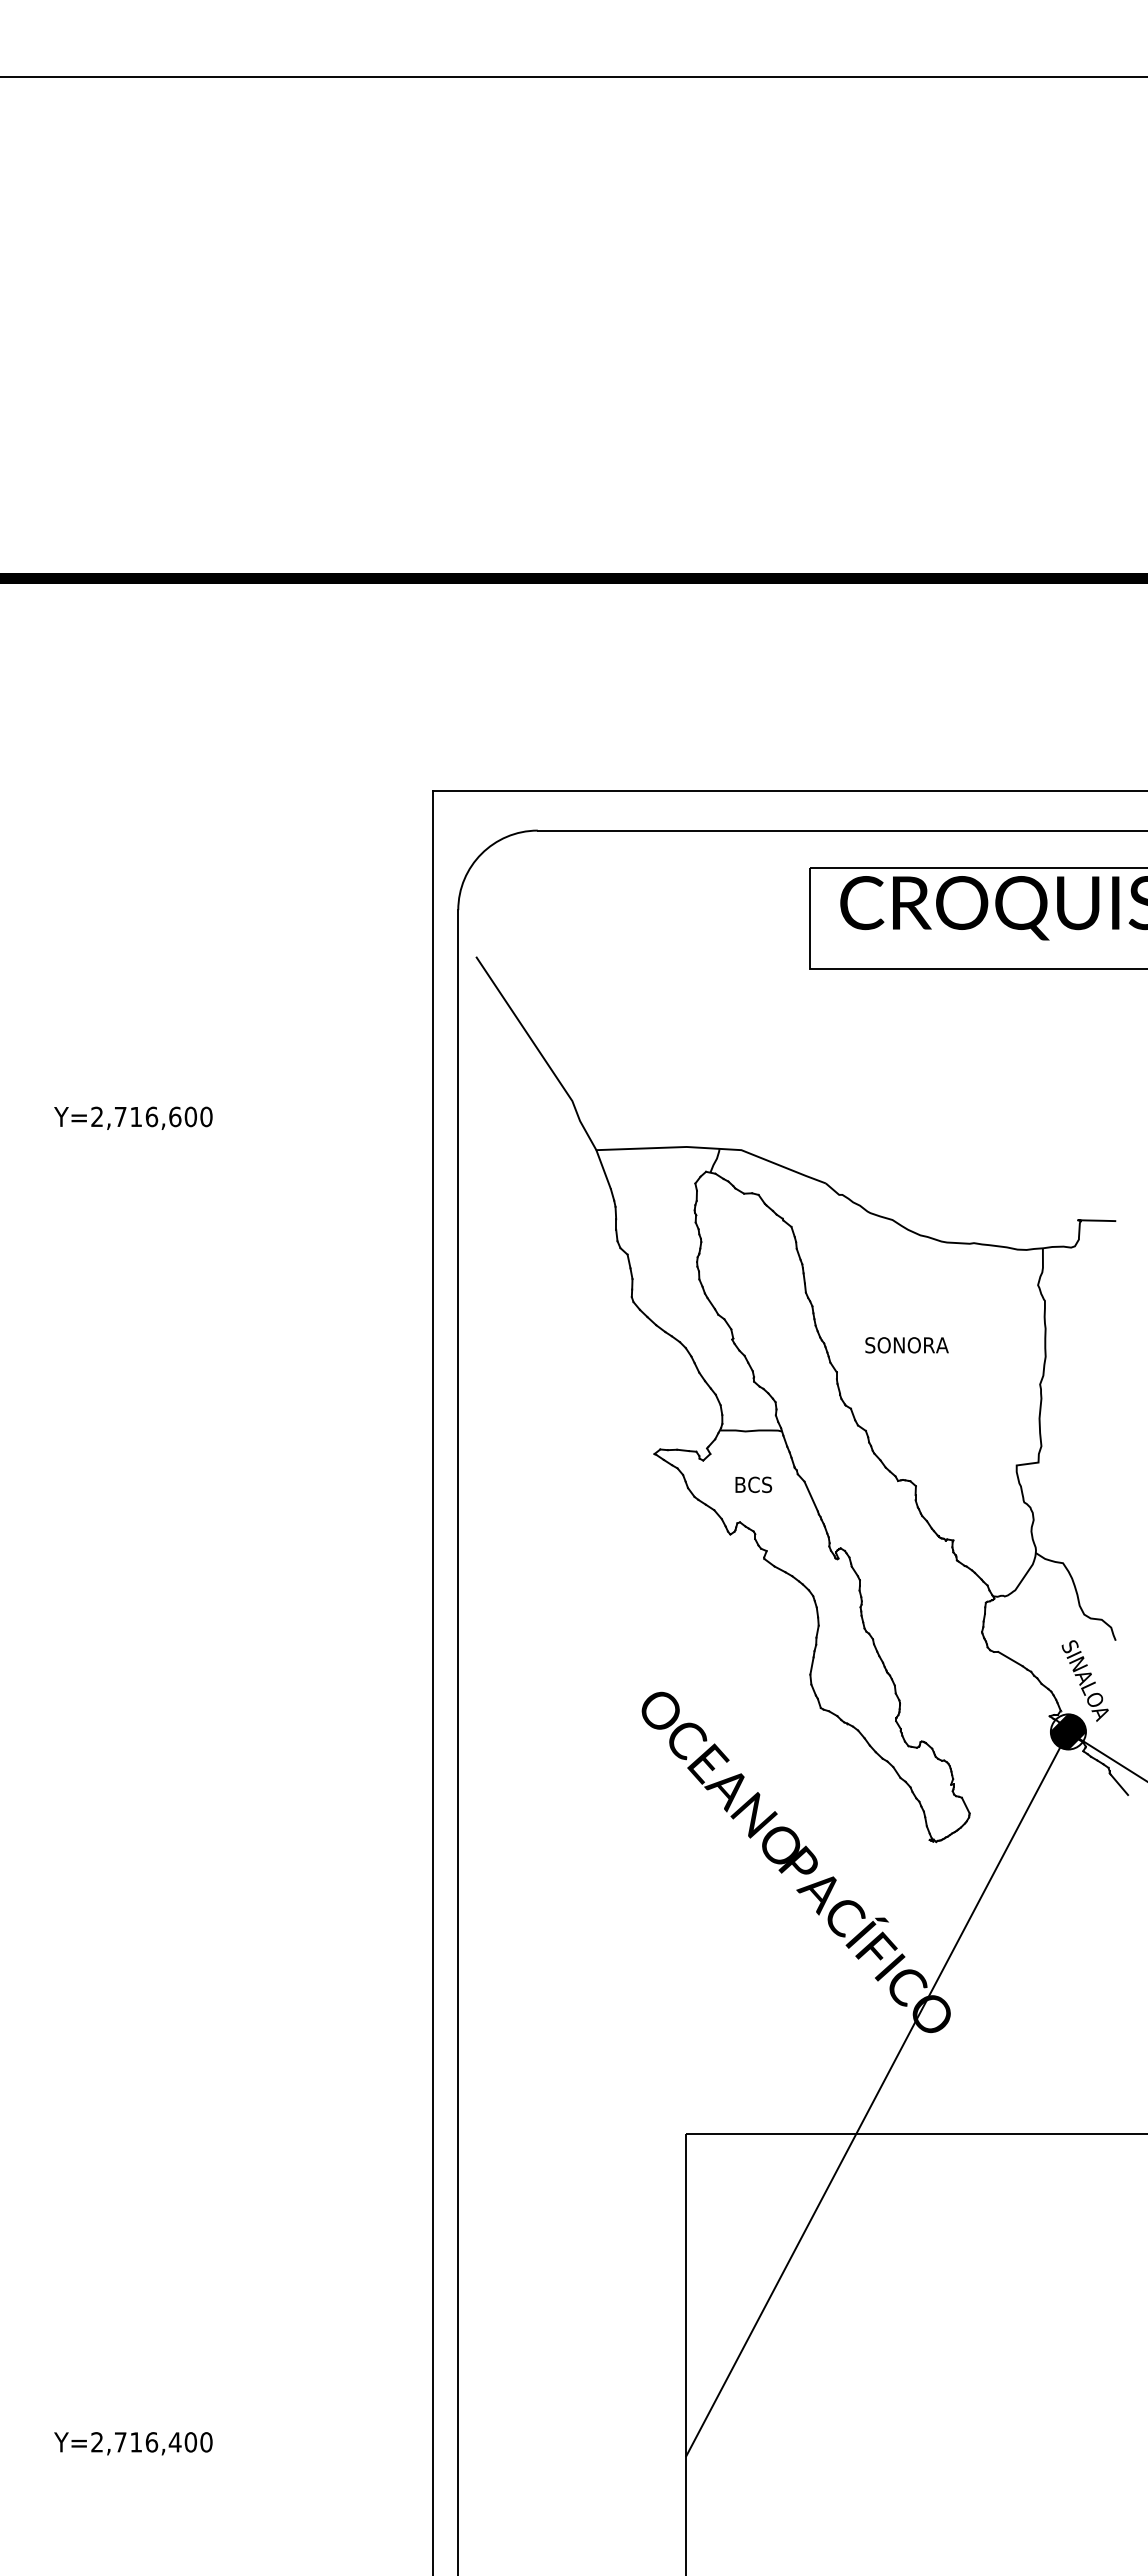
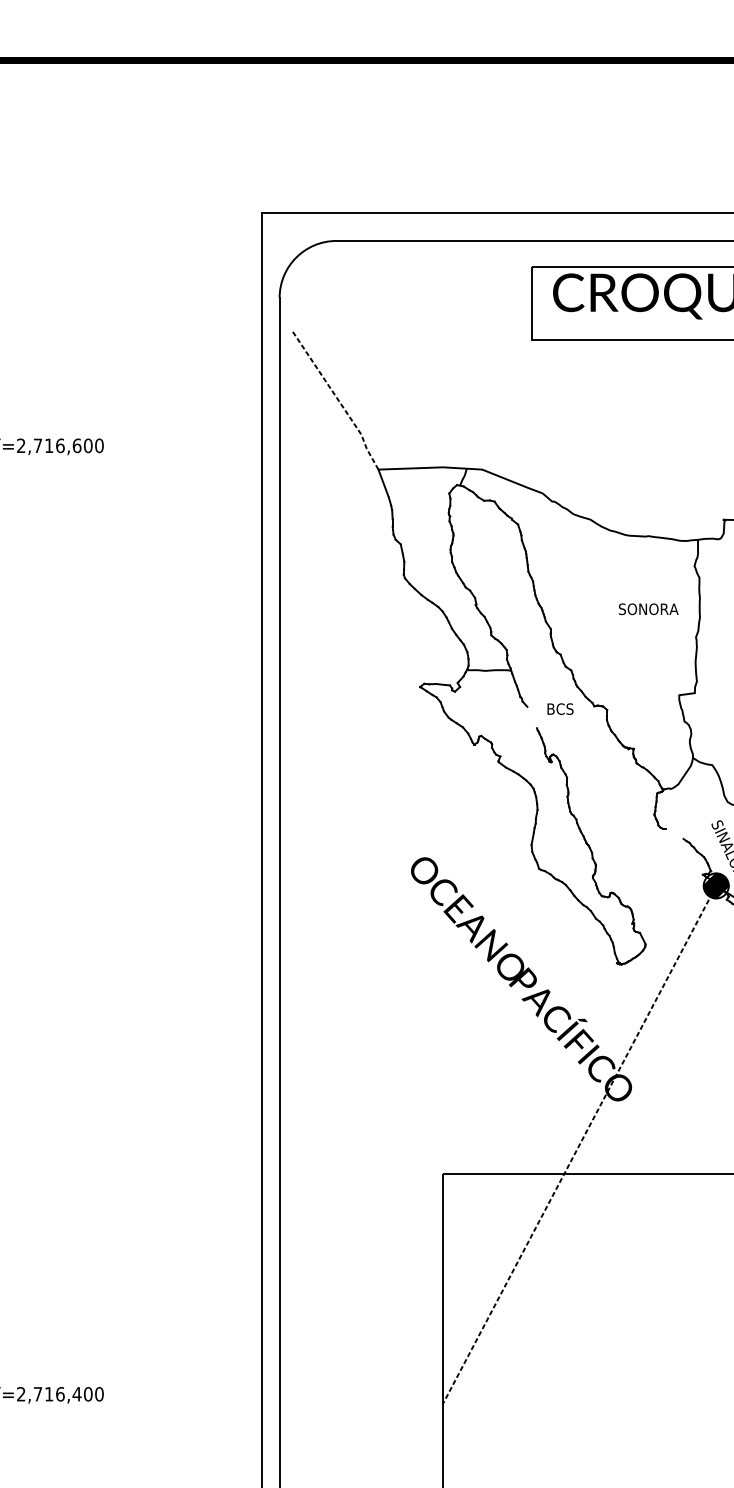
line: (540, 1053) -> (338, 400), solid -> dashed
text: (906, 1345) -> (648, 609), moved
text: (753, 1484) -> (560, 708), moved
line: (810, 1496) -> (531, 717), removed
line: (1010, 1658) -> (674, 833), removed
line: (877, 2094) -> (579, 1145), solid -> dashed

